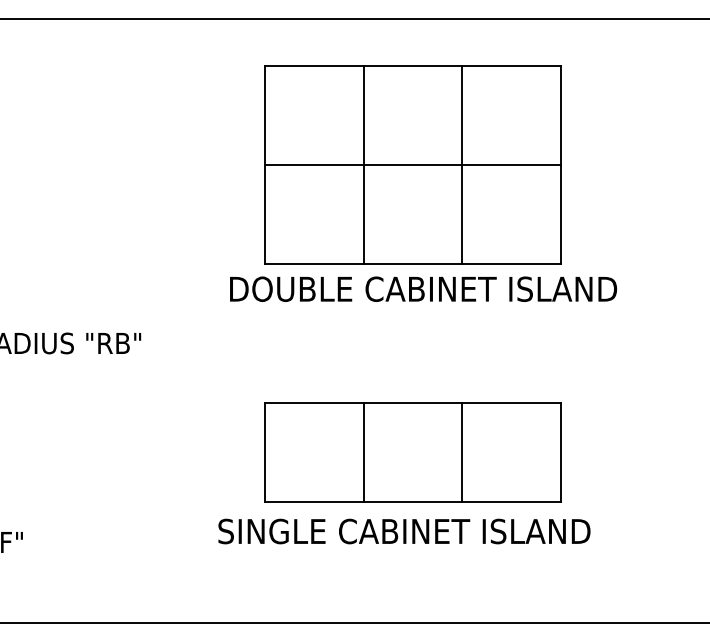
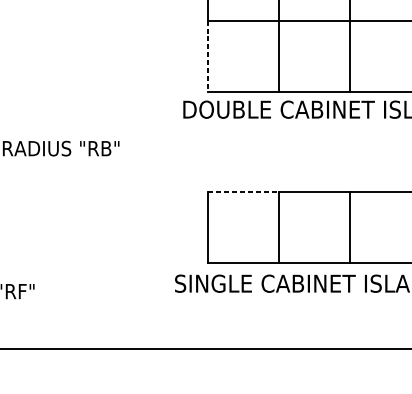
line: (264, 215) -> (208, 56), solid -> dashed
line: (314, 403) -> (244, 191), solid -> dashed

